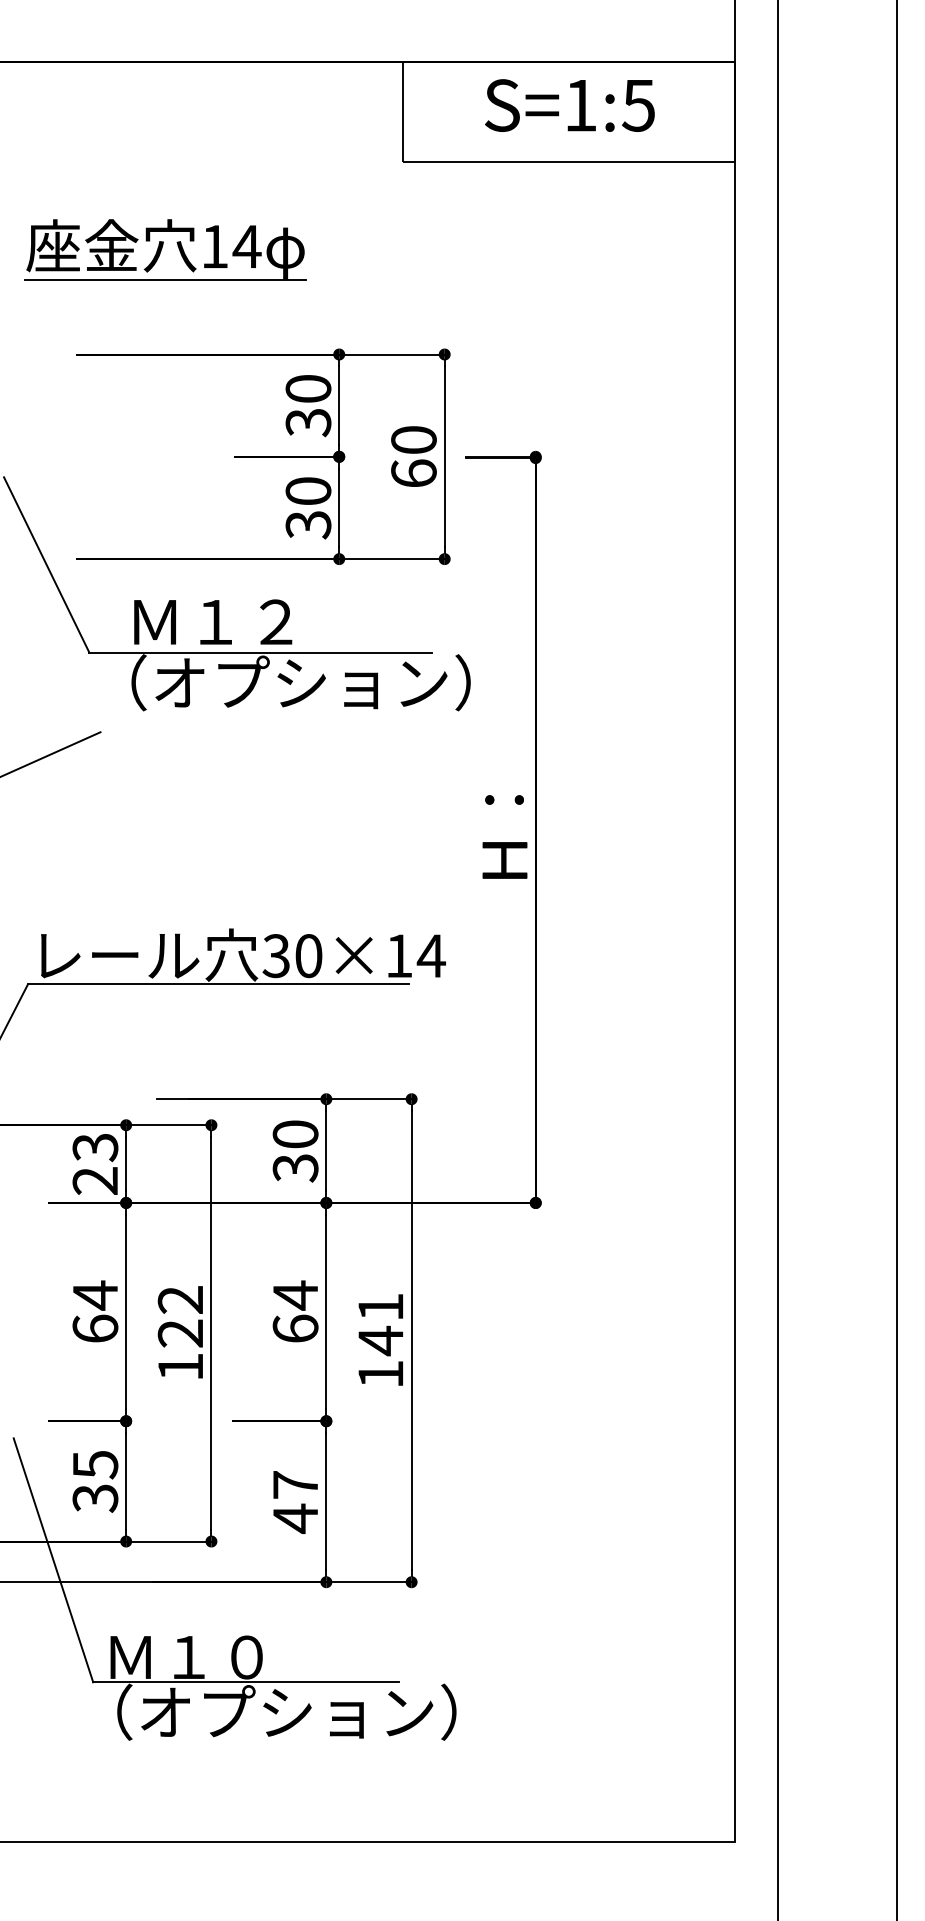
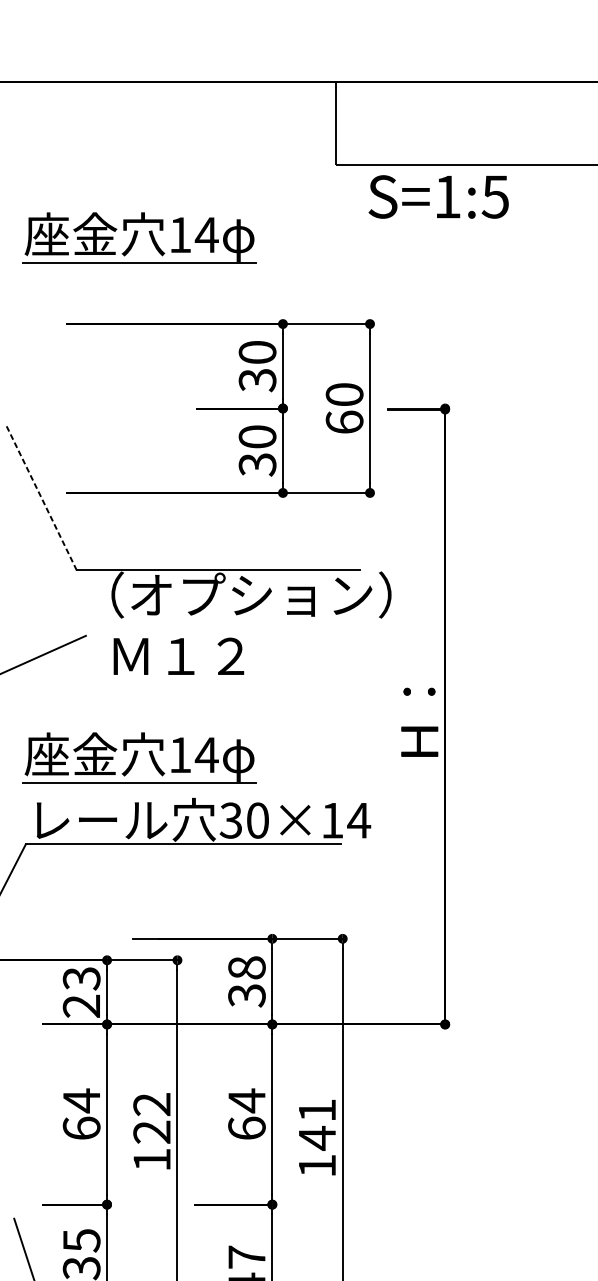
text: (569, 105) -> (438, 196), moved
line: (46, 565) -> (41, 498), solid -> dashed
text: (213, 621) -> (179, 655), moved
part: (165, 879) -> (139, 757), added
text: (295, 1134) -> (246, 967), 30 -> 38

